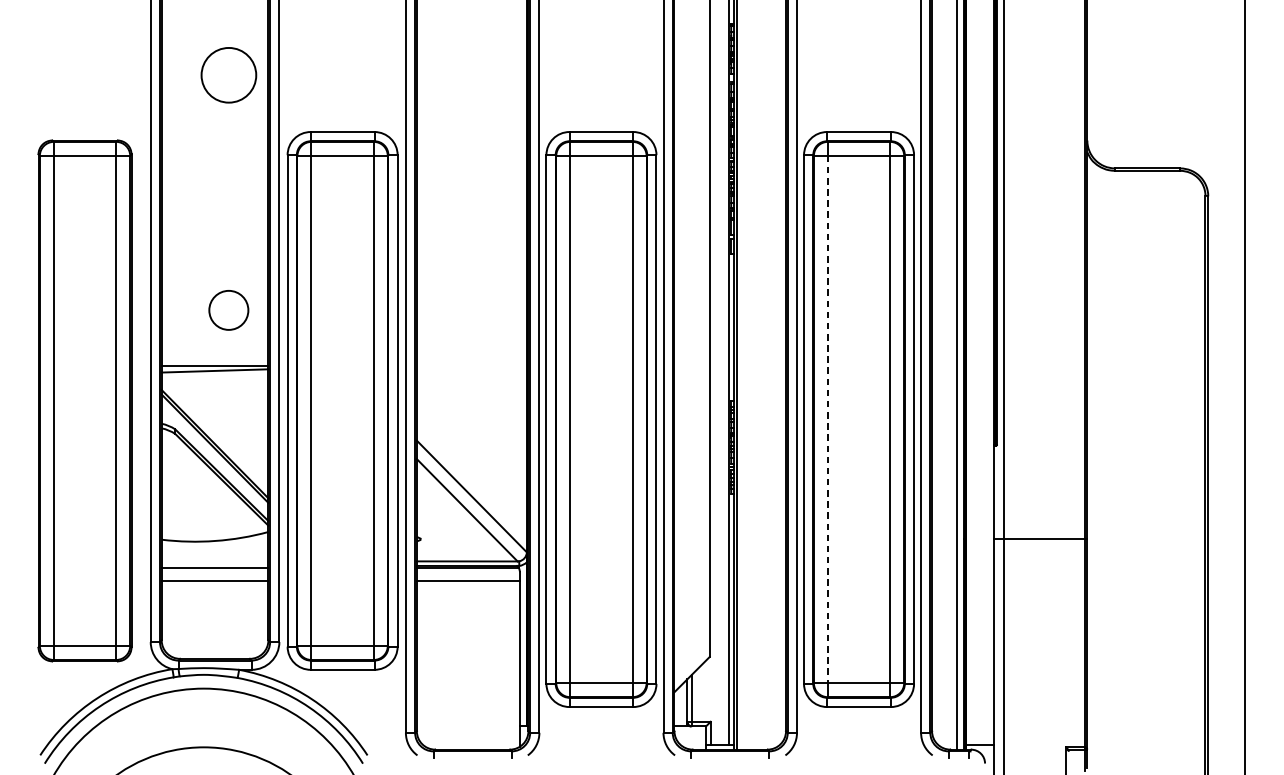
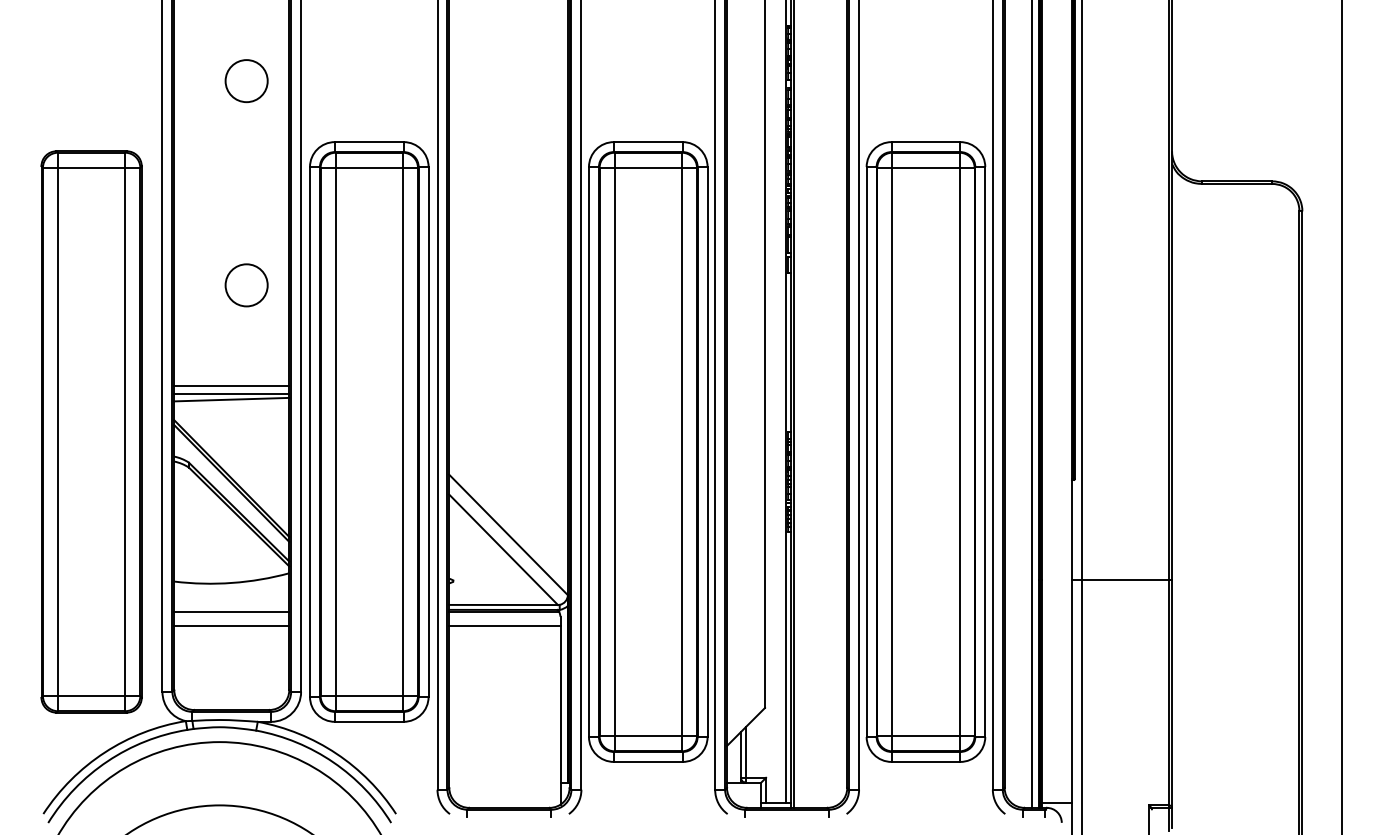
circle: (228, 75) -> (246, 81), size x0.71
circle: (228, 310) -> (246, 285), moved
line: (214, 358) -> (231, 386), added
line: (828, 419) -> (892, 452), dashed -> solid

